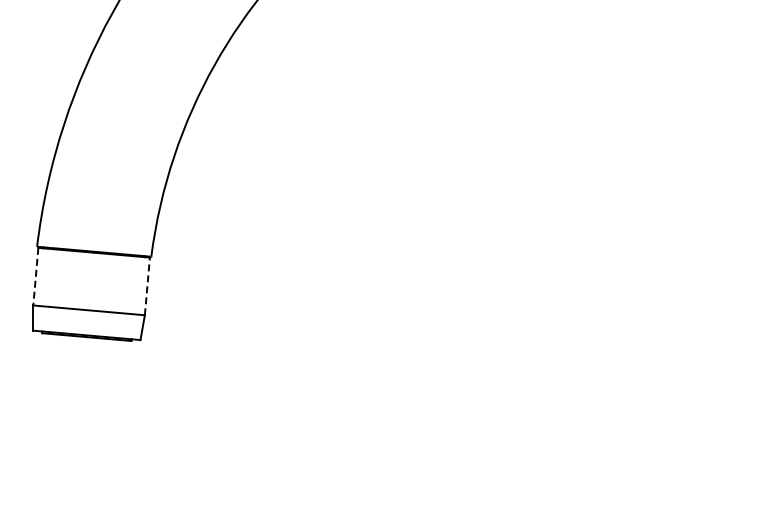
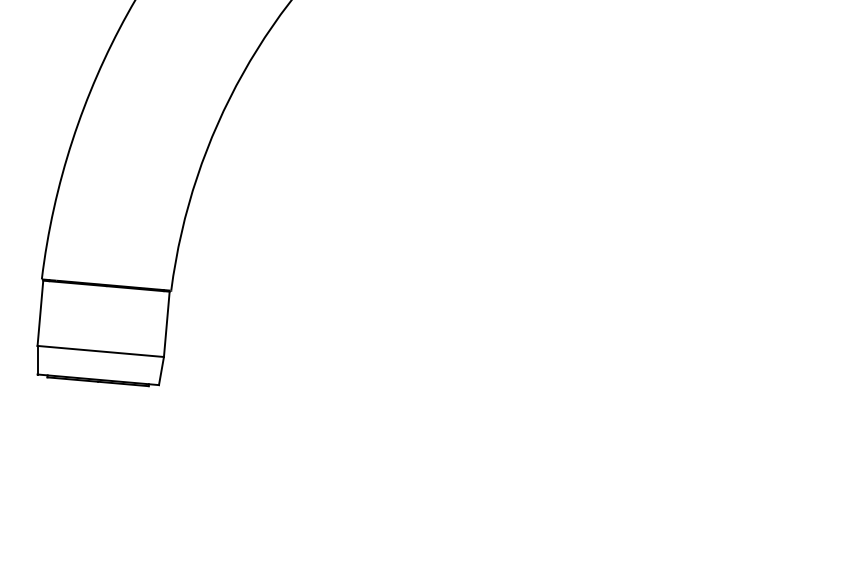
line: (35, 276) -> (40, 313), dashed -> solid
line: (147, 286) -> (166, 324), dashed -> solid

